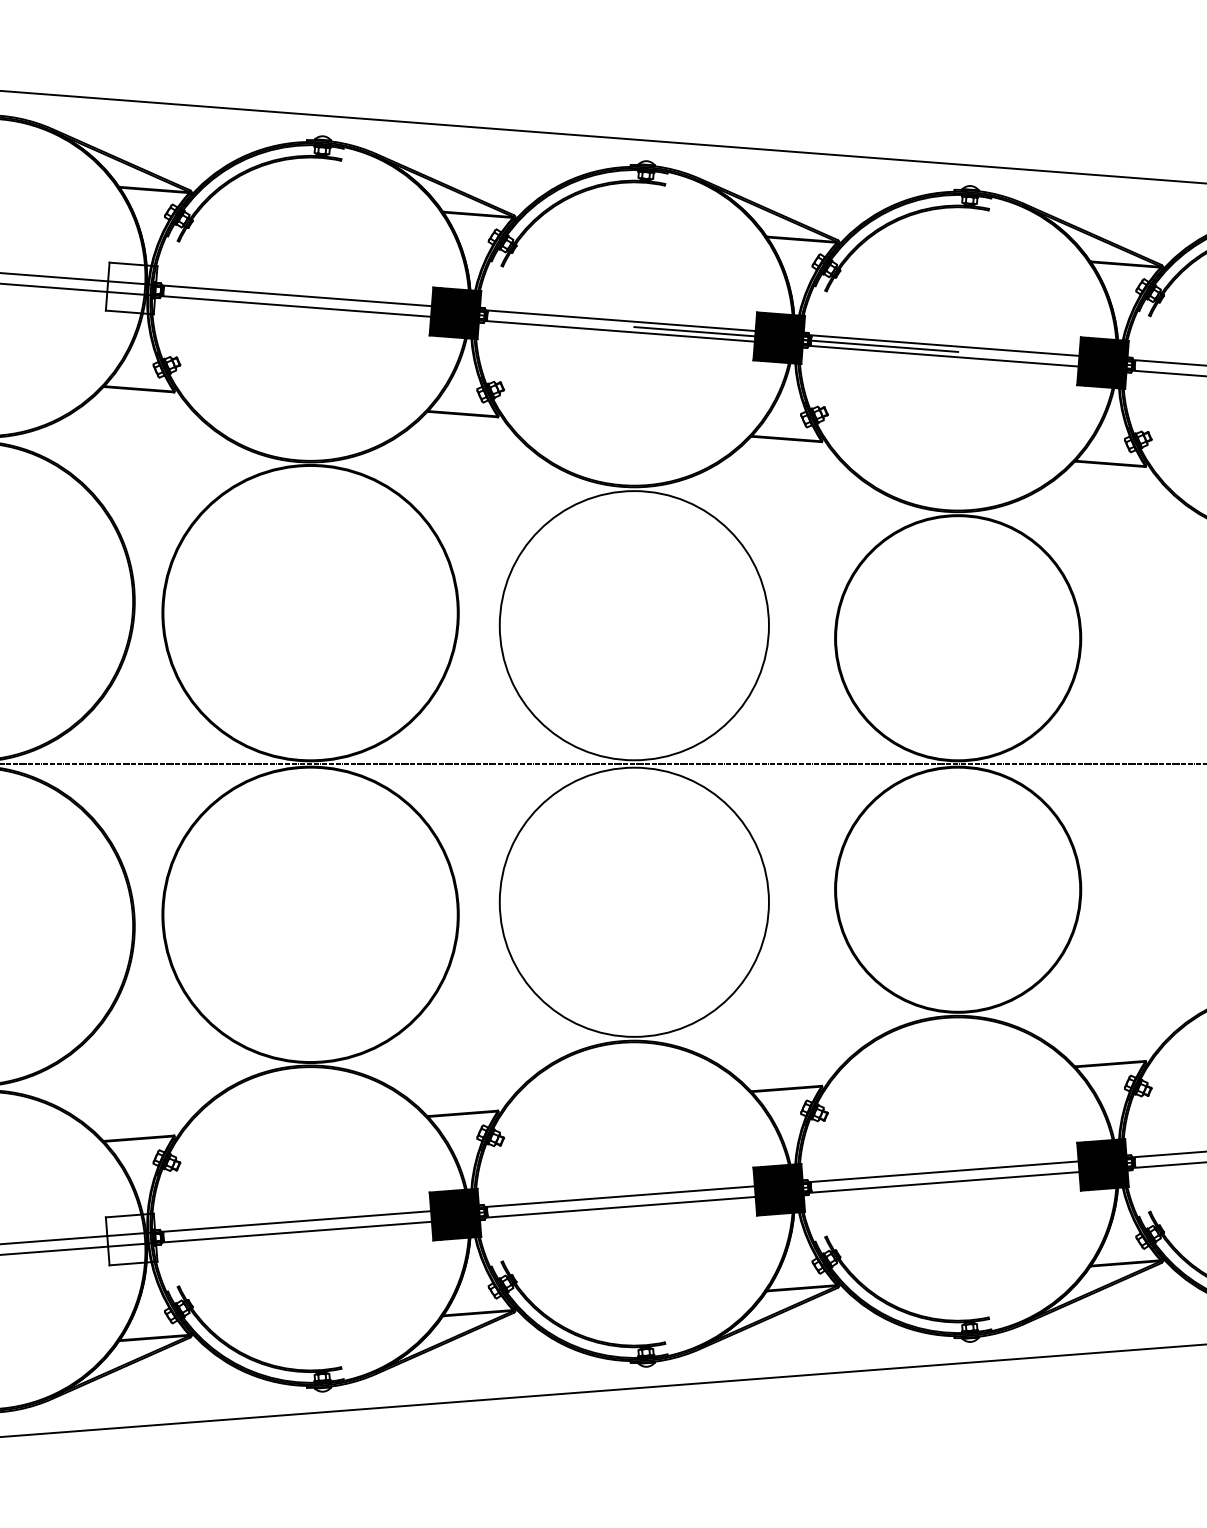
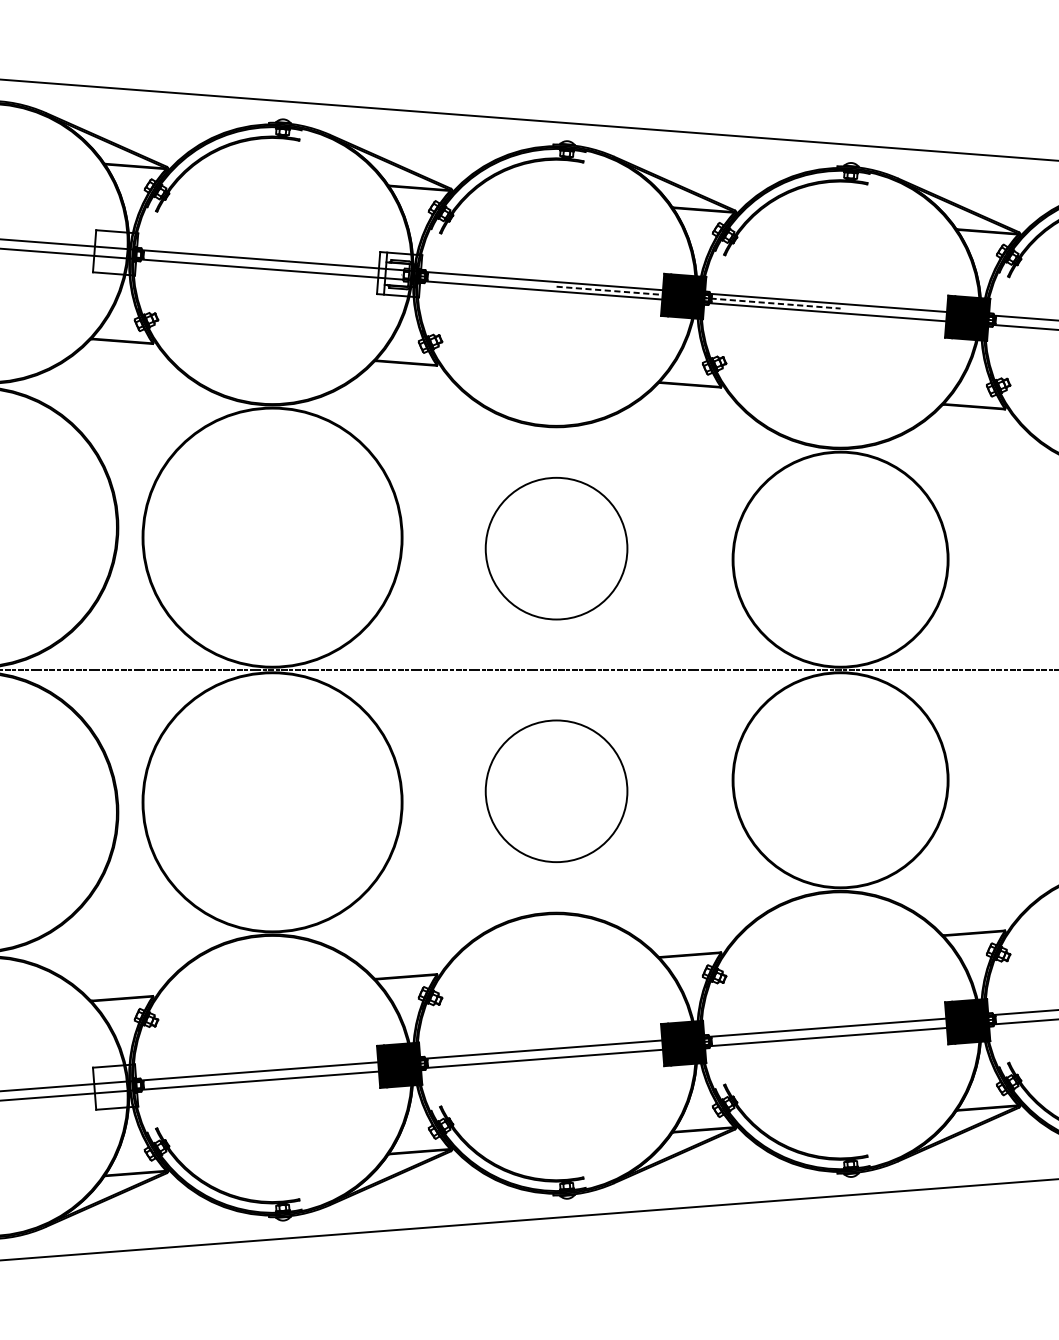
fill: (455, 313) -> (399, 274), removed
line: (796, 339) -> (698, 297), solid -> dashed
circle: (633, 625) -> (555, 548), size x0.6
circle: (633, 901) -> (555, 790), size x0.6

